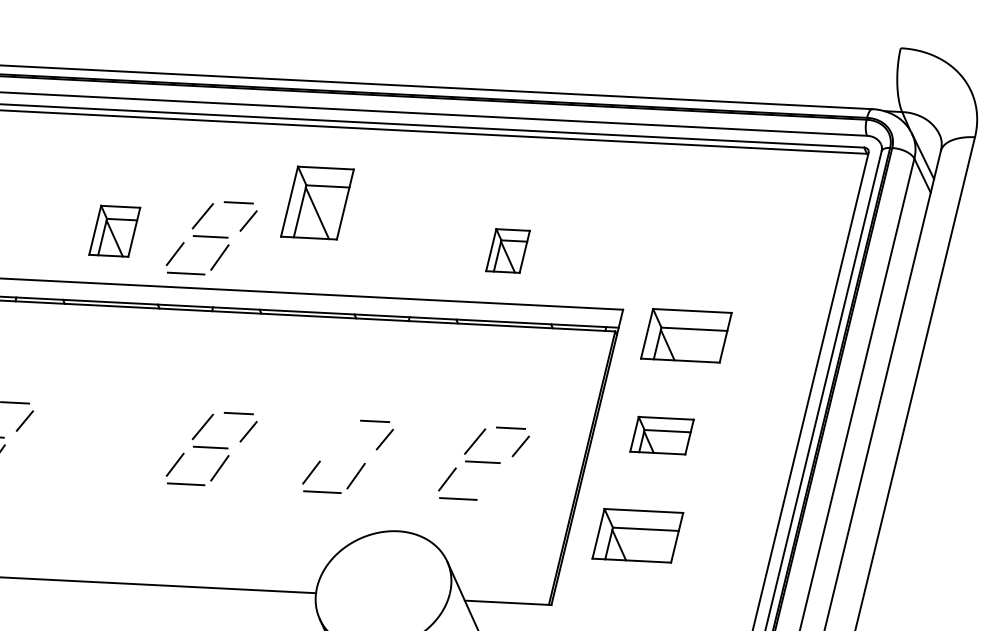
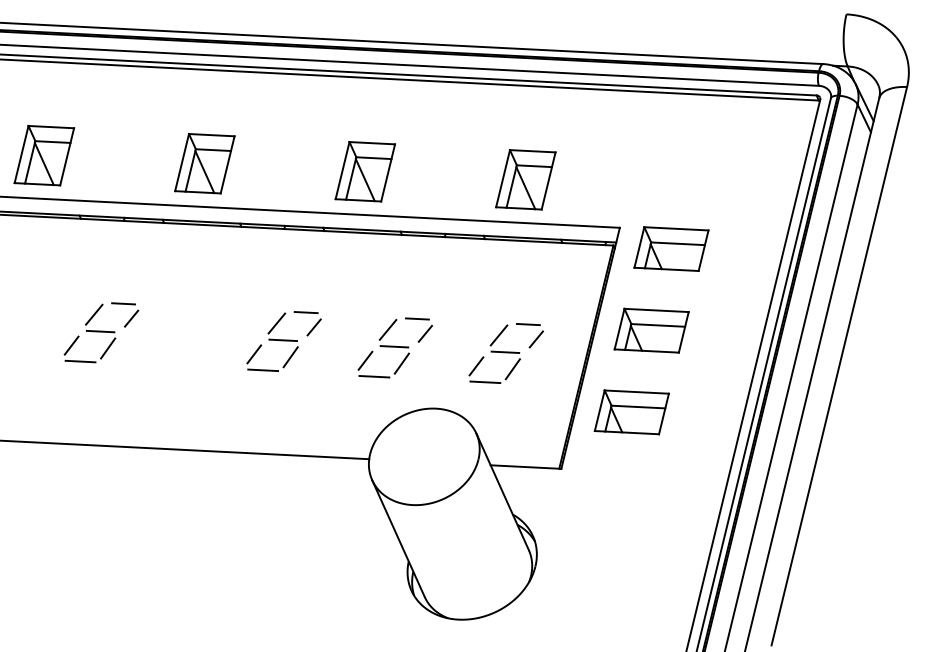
part: (317, 202) -> (365, 171), moved
part: (114, 230) -> (204, 163), size x1.43
part: (211, 238) -> (283, 169), removed
part: (507, 250) -> (525, 179), size x1.67
line: (338, 434) -> (387, 329), added
part: (661, 435) -> (651, 330), size x1.43
line: (347, 455) -> (394, 346), added
line: (491, 483) -> (512, 369), added

